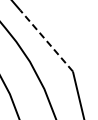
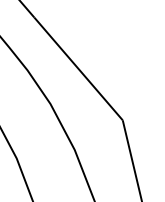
line: (46, 40) -> (78, 68), dashed -> solid

